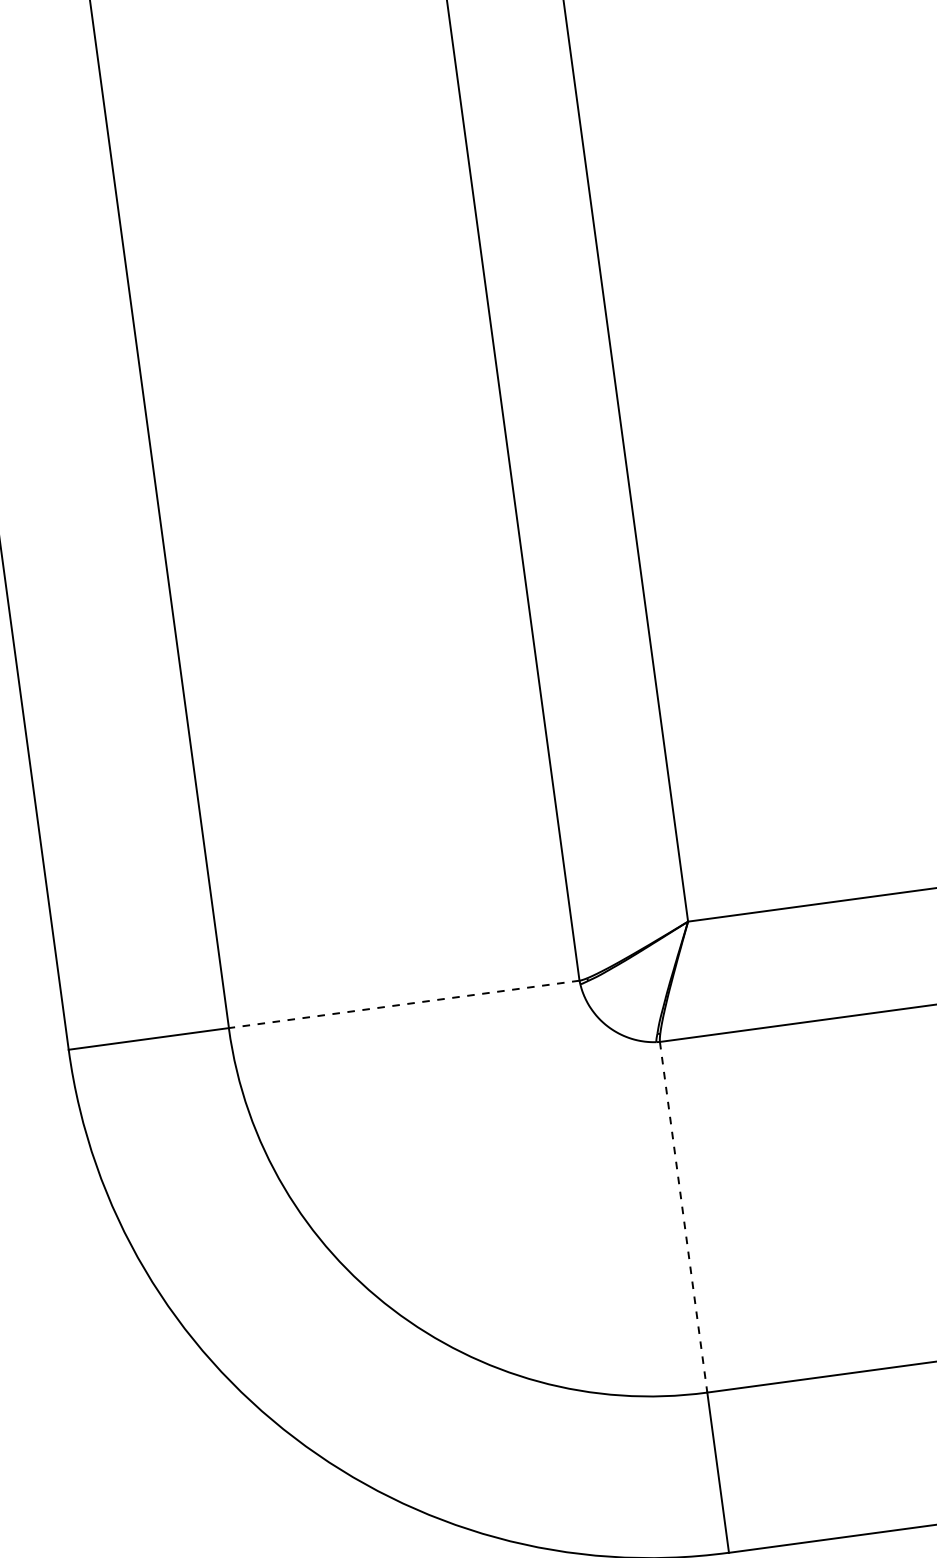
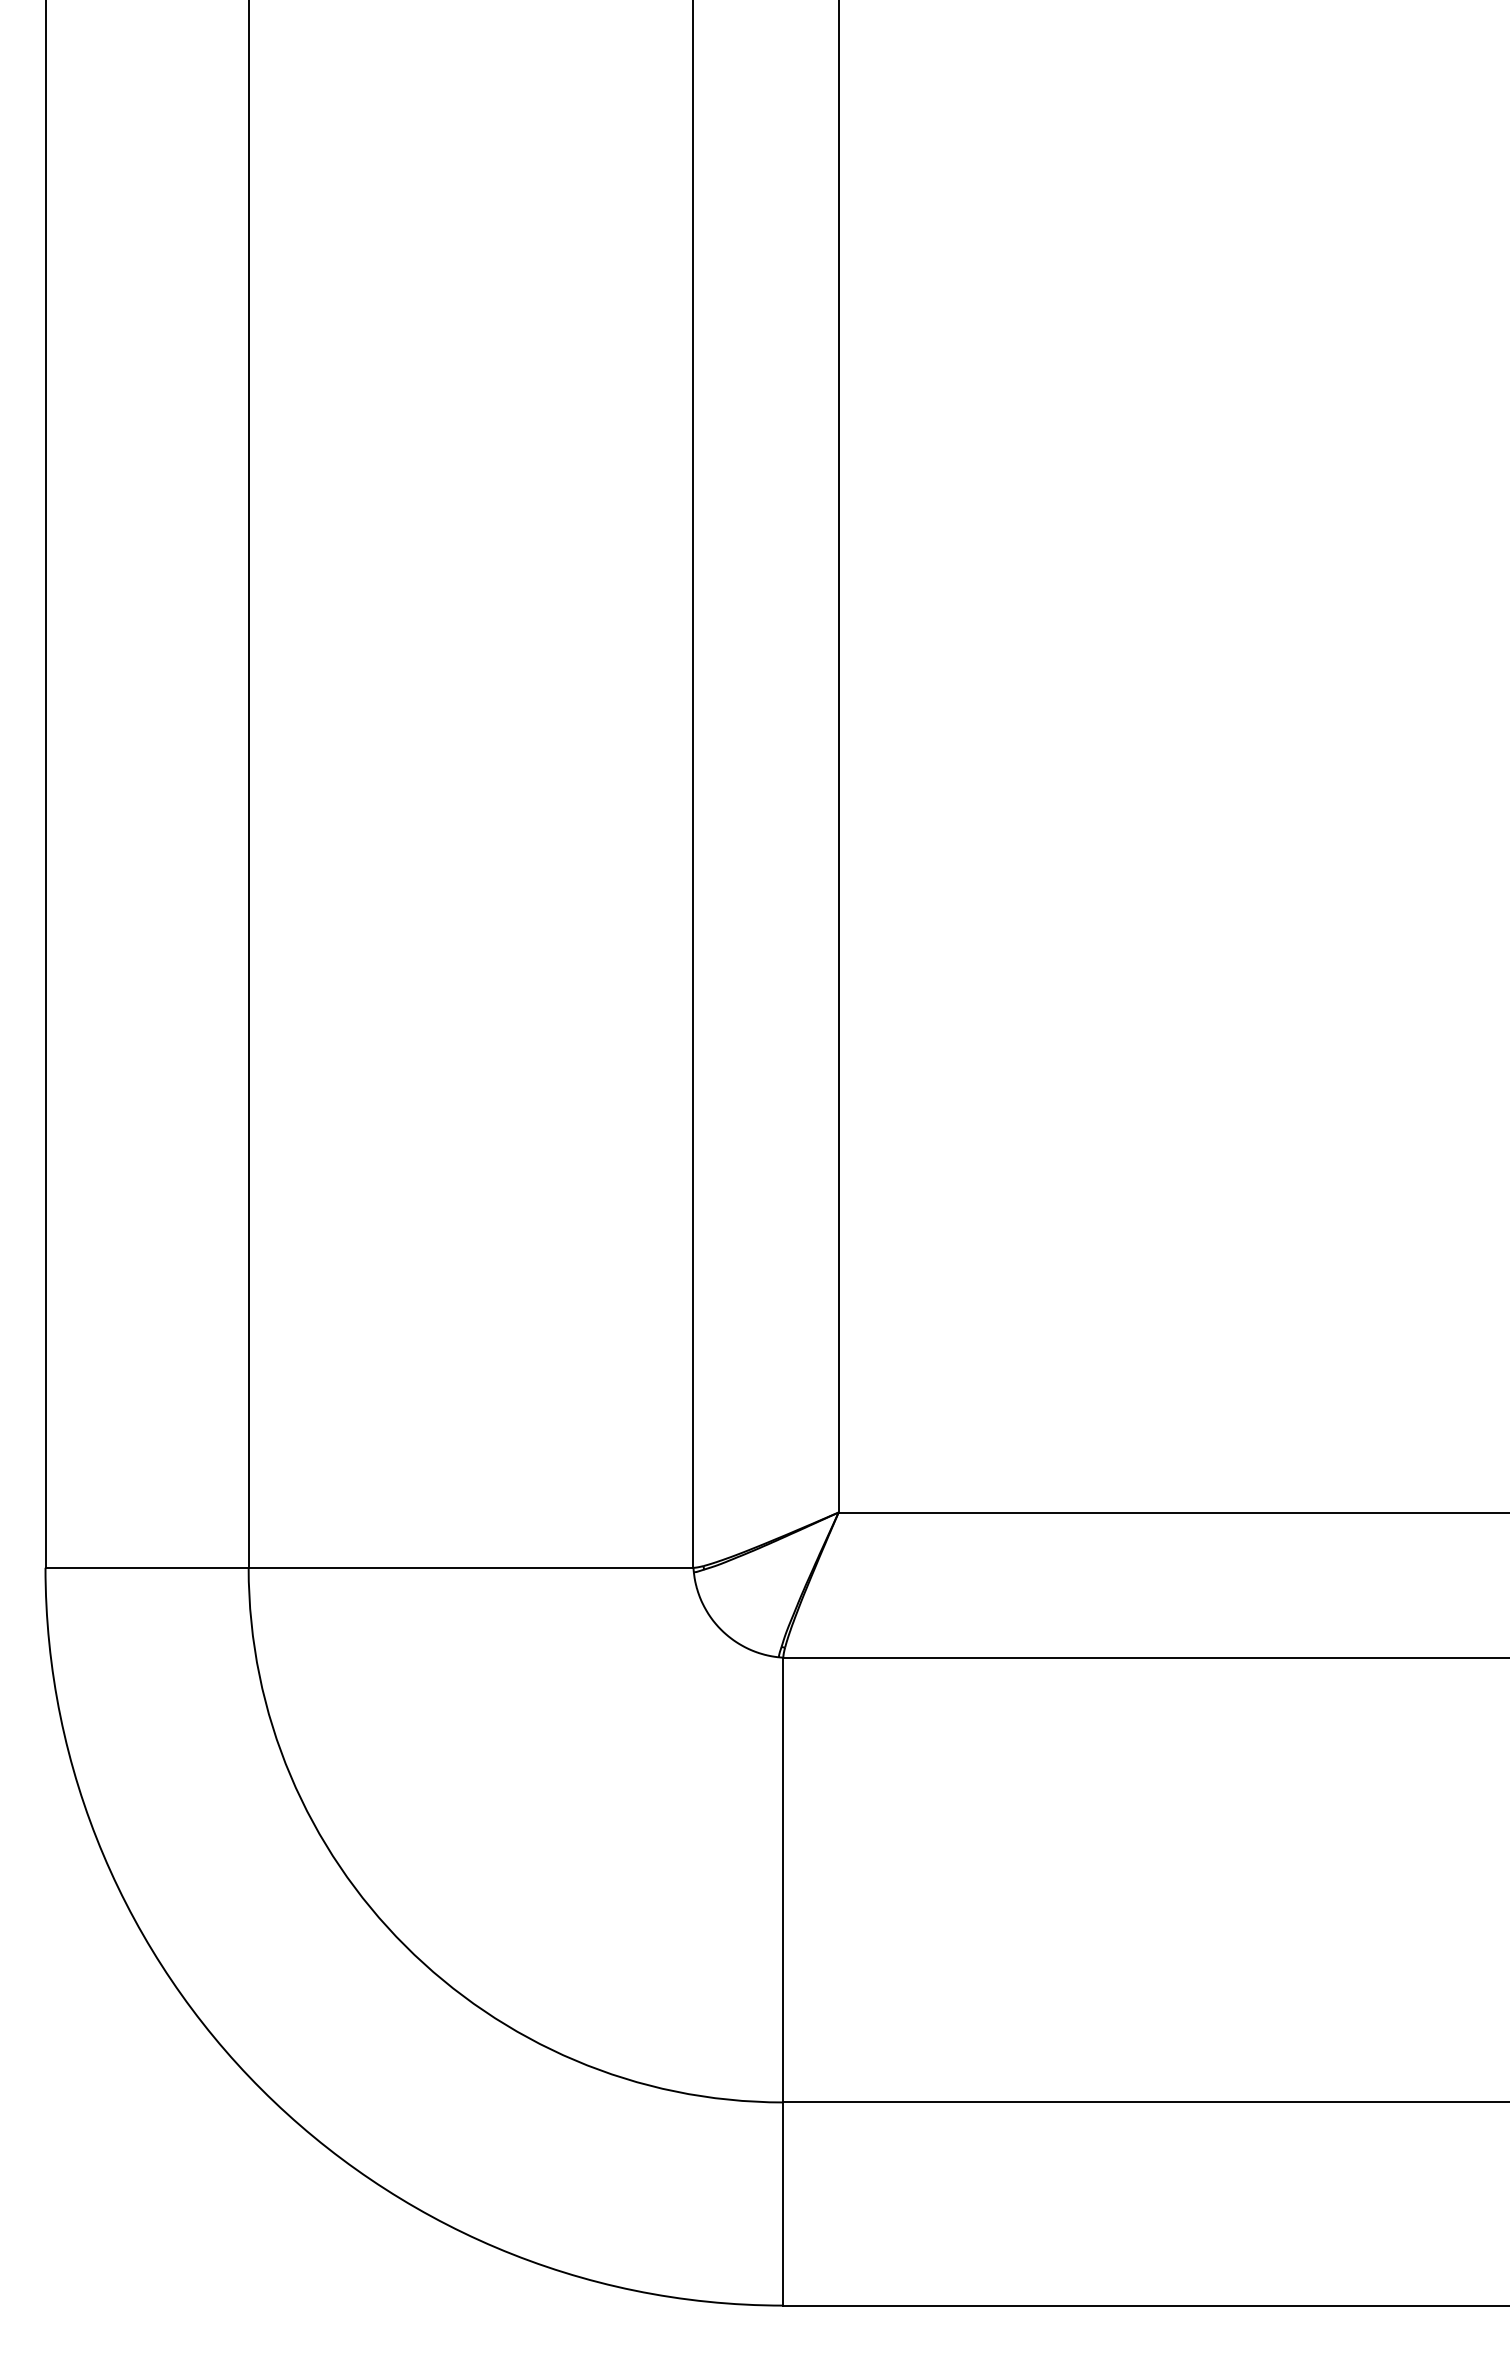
line: (403, 1004) -> (470, 1567), dashed -> solid
line: (683, 1217) -> (783, 1880), dashed -> solid

